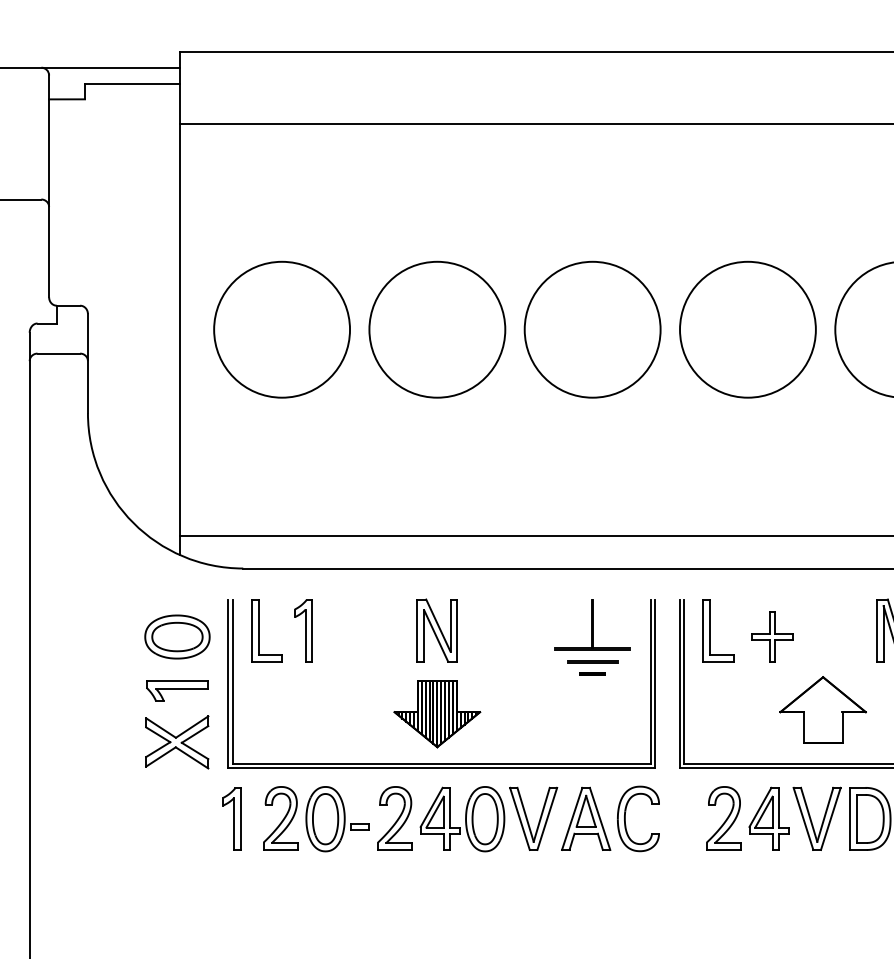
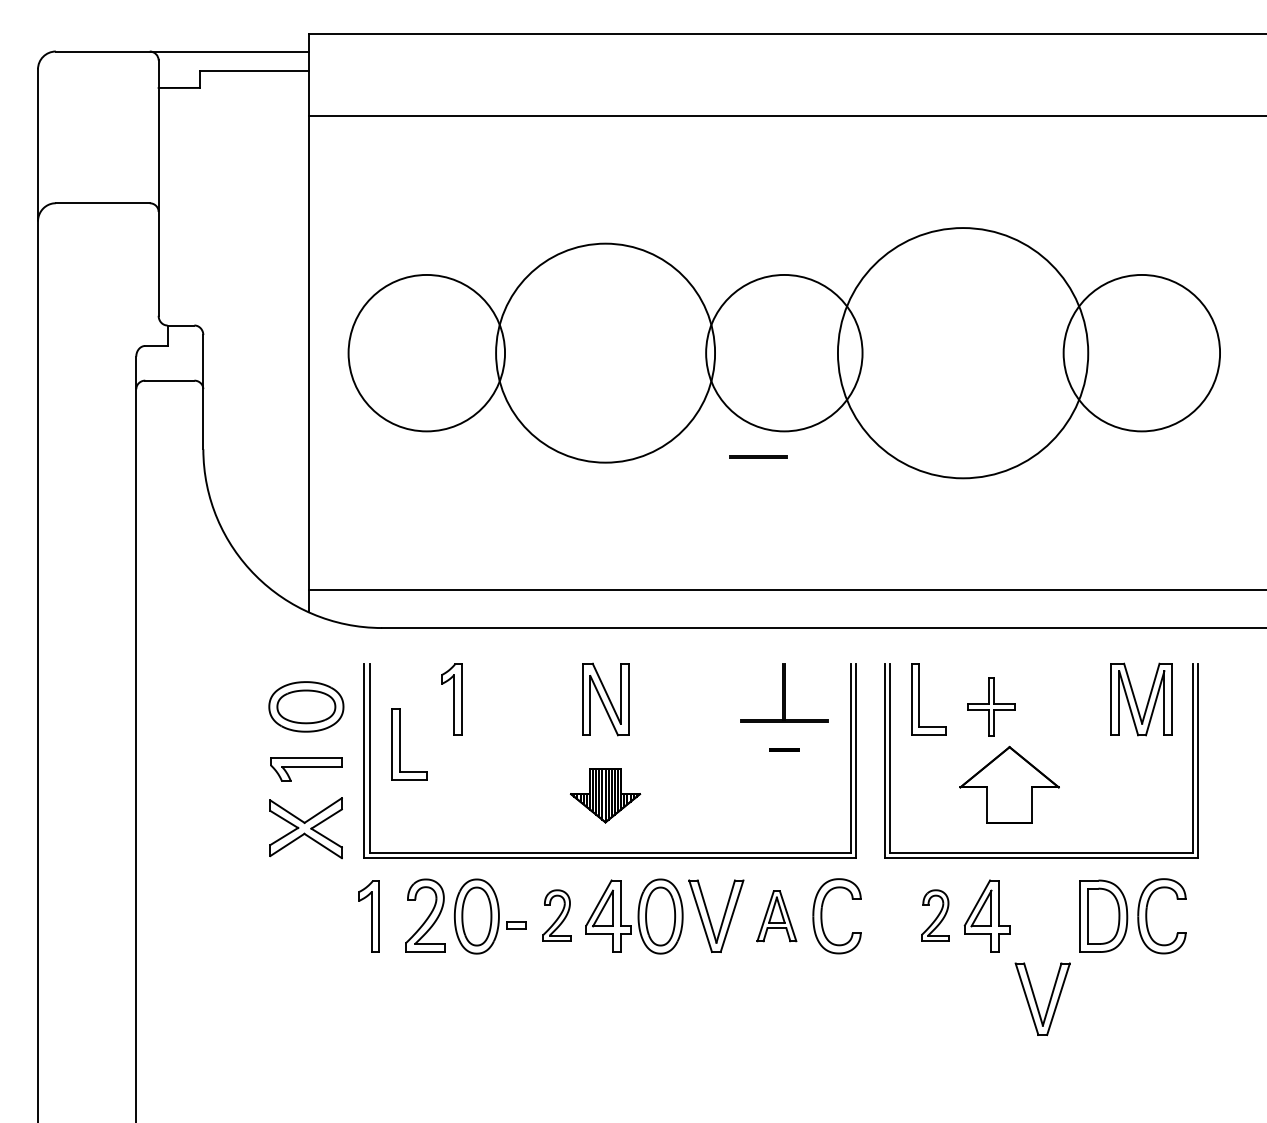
circle: (437, 329) -> (605, 352), size x1.4
circle: (747, 329) -> (962, 352), size x1.6
part: (259, 630) -> (400, 744), moved
line: (592, 661) -> (758, 456), moved
part: (823, 709) -> (1009, 784), moved
part: (437, 714) -> (605, 795), size x0.7
part: (394, 818) -> (556, 915), size x0.7
part: (585, 818) -> (776, 915), size x0.7
part: (723, 818) -> (935, 915), size x0.7
part: (811, 819) -> (1036, 1000), moved

